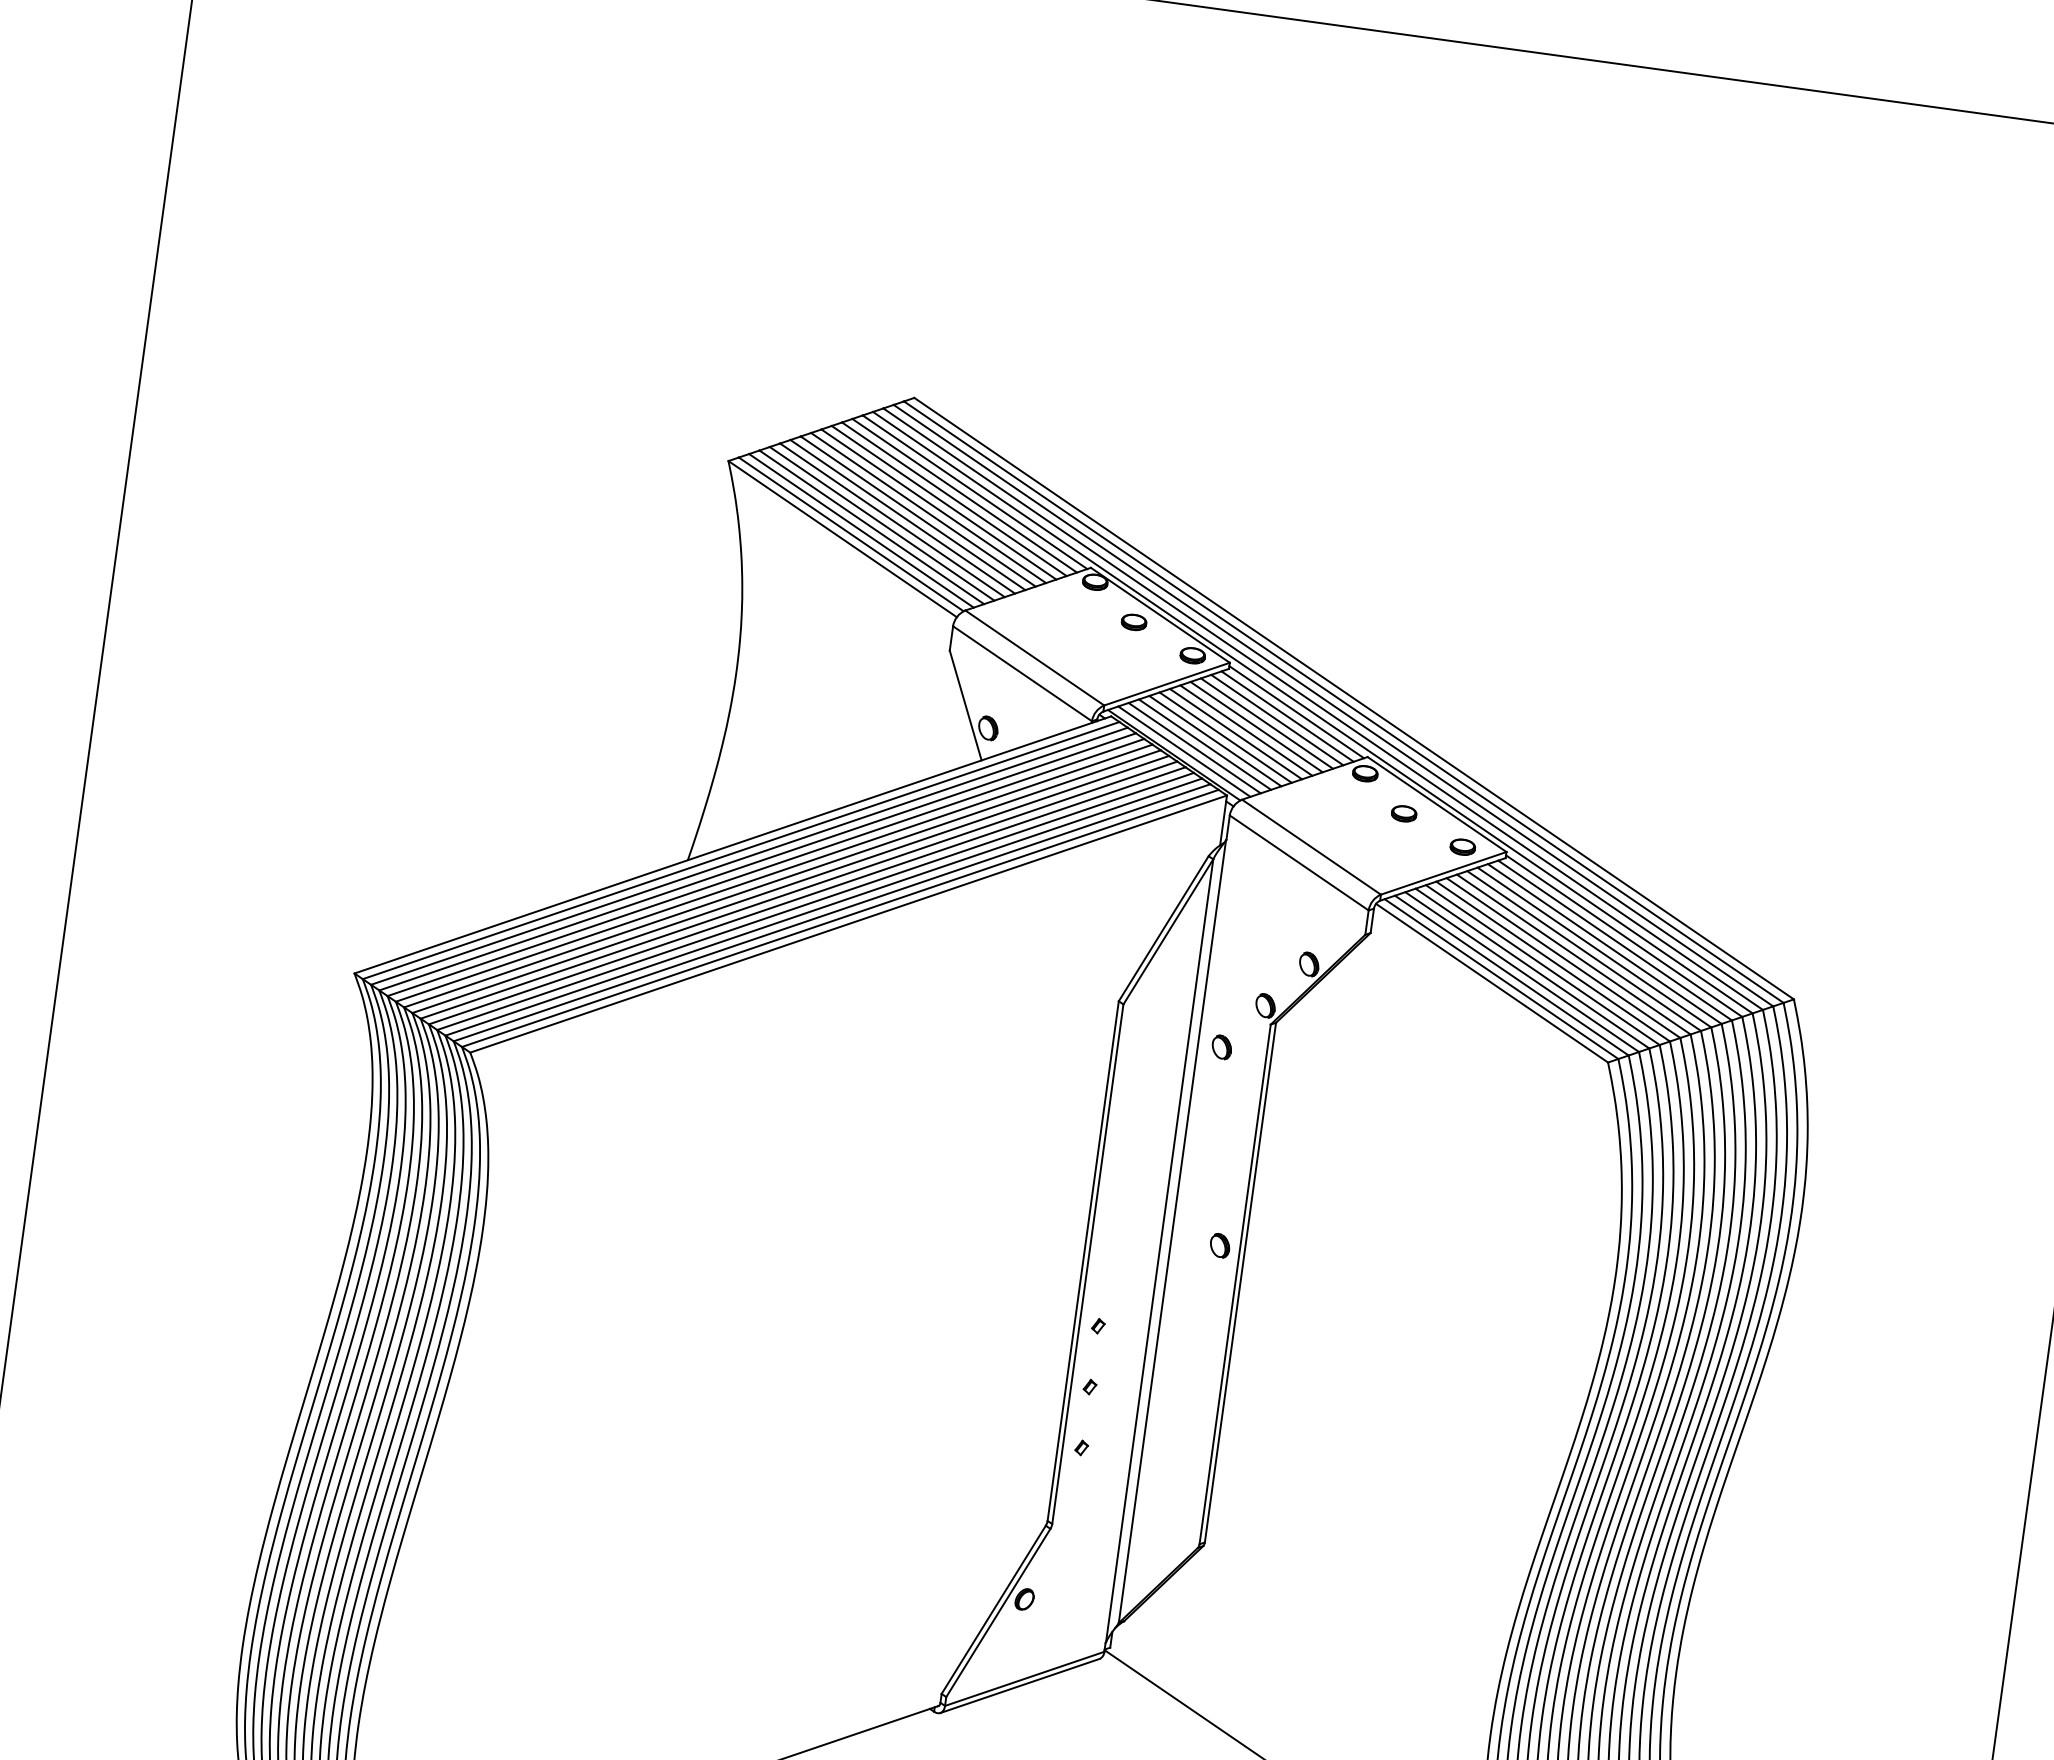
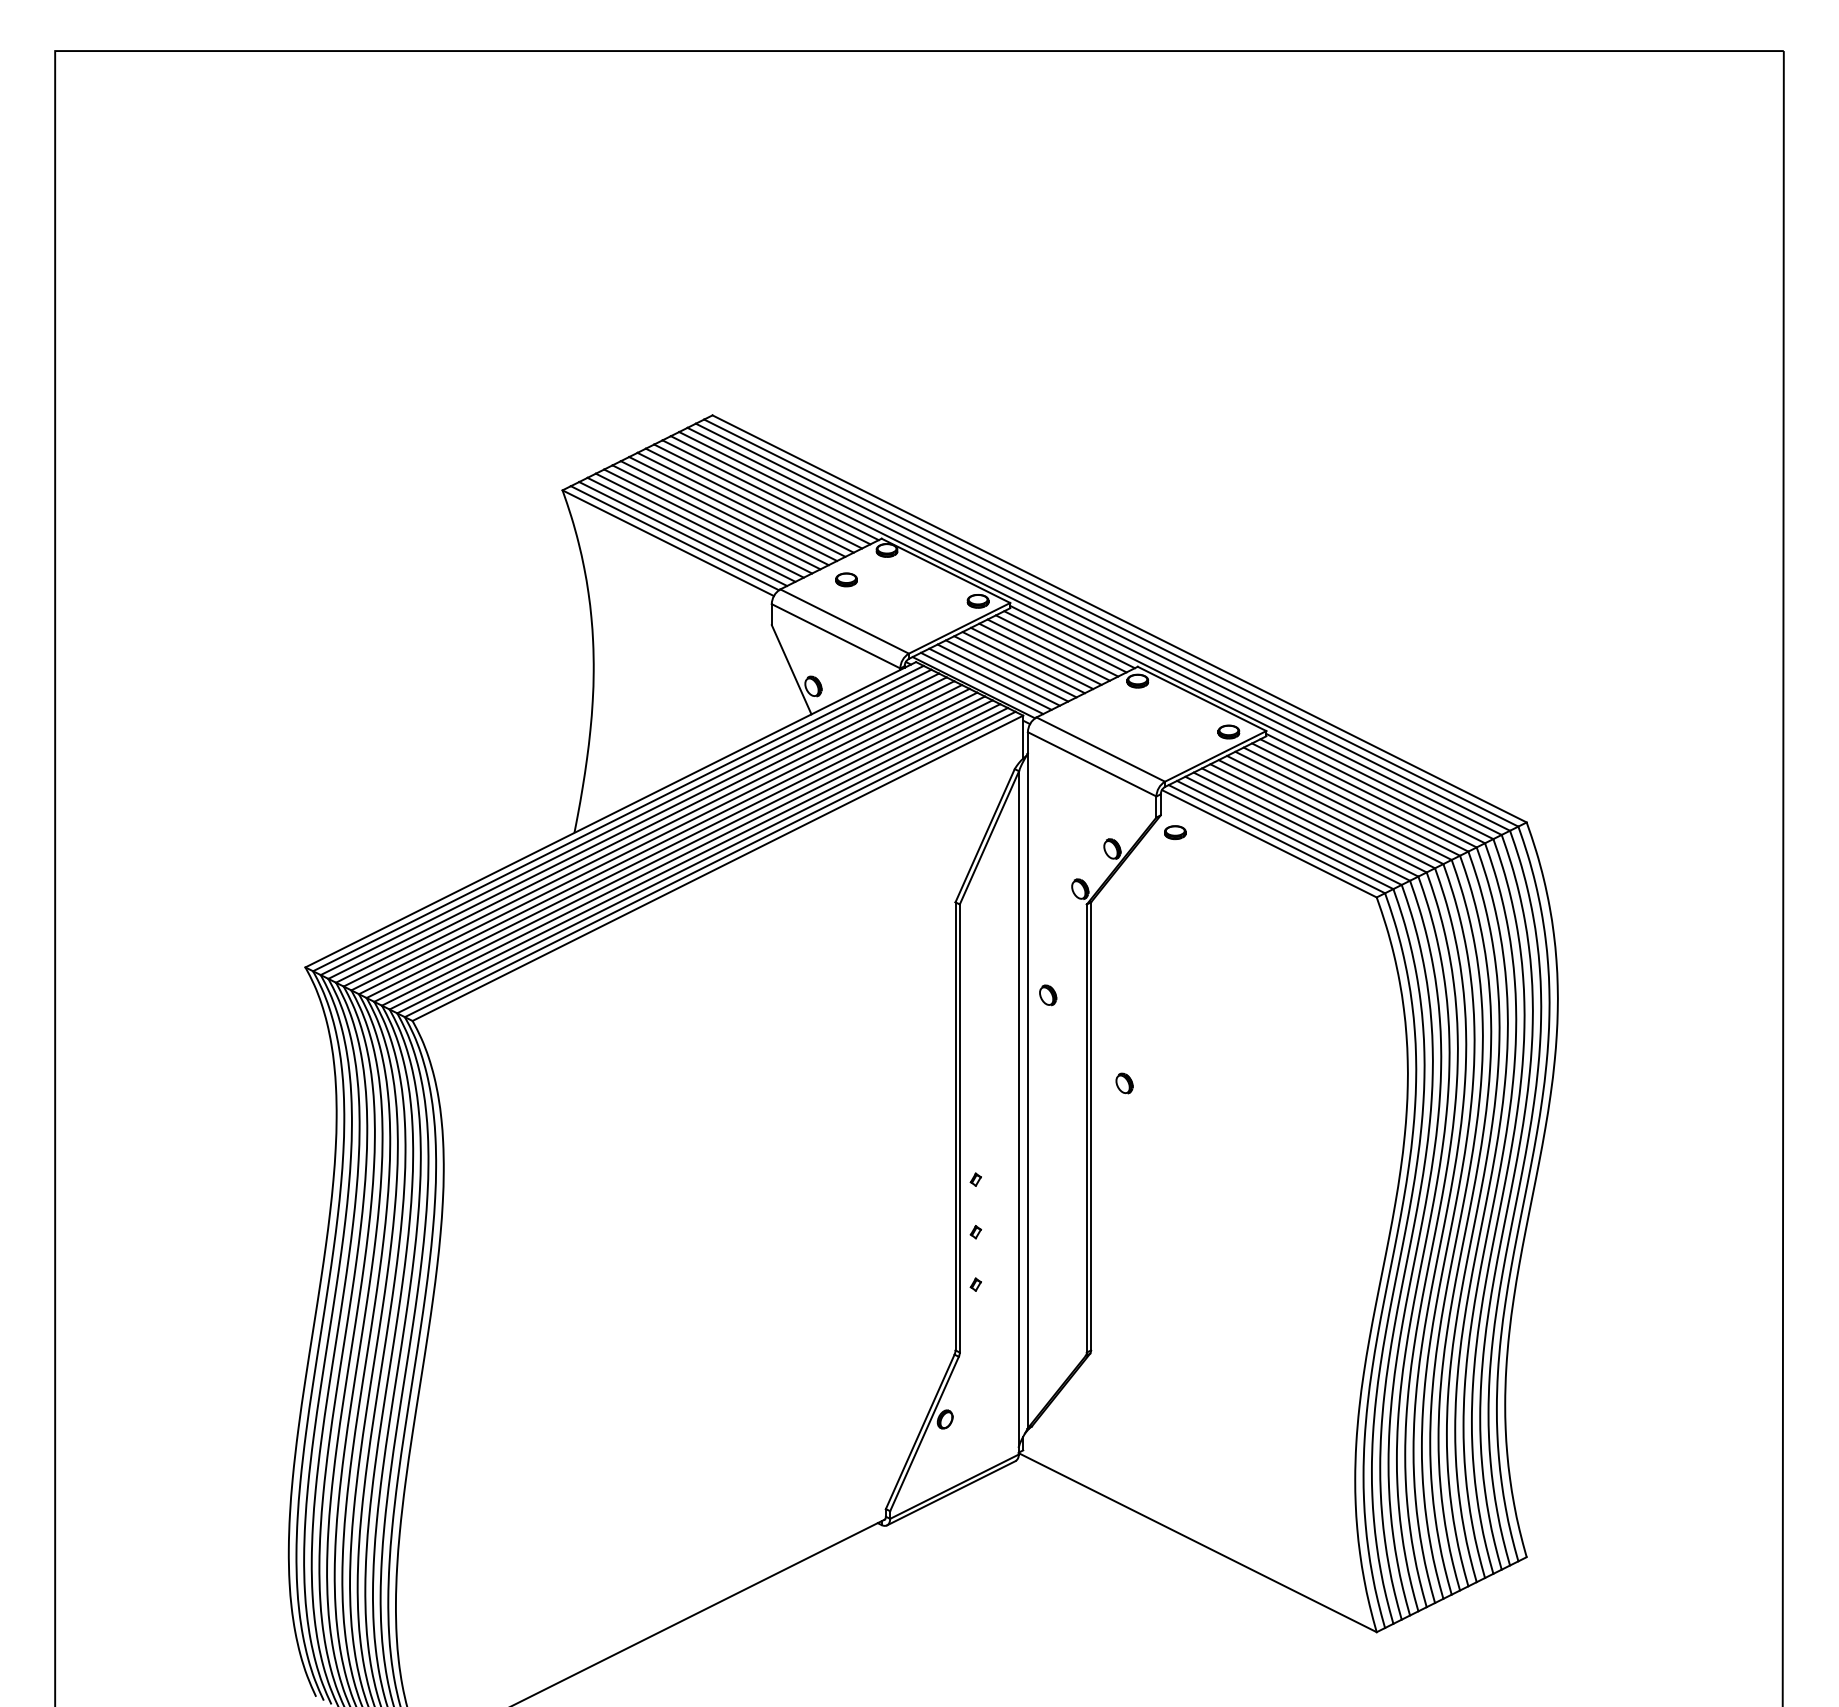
part: (1134, 621) -> (846, 579), moved
part: (1404, 813) -> (1175, 832), moved
part: (1222, 1047) -> (1048, 995), moved
part: (1219, 1245) -> (1124, 1083), moved

